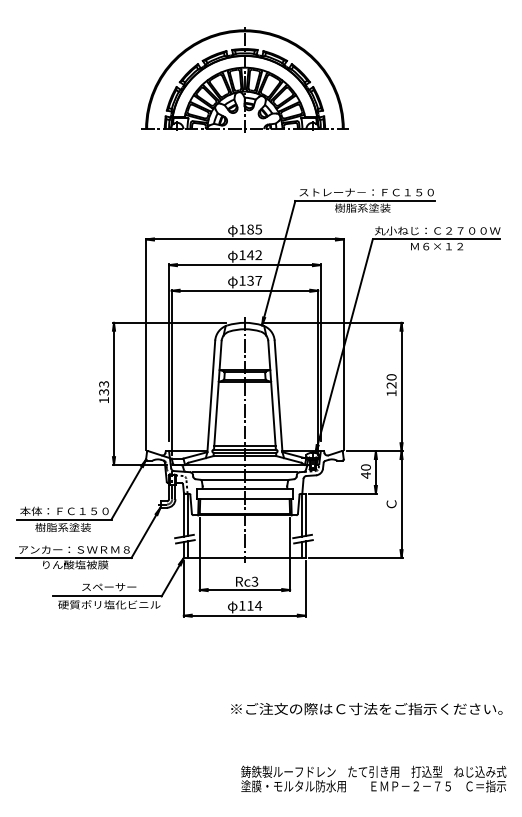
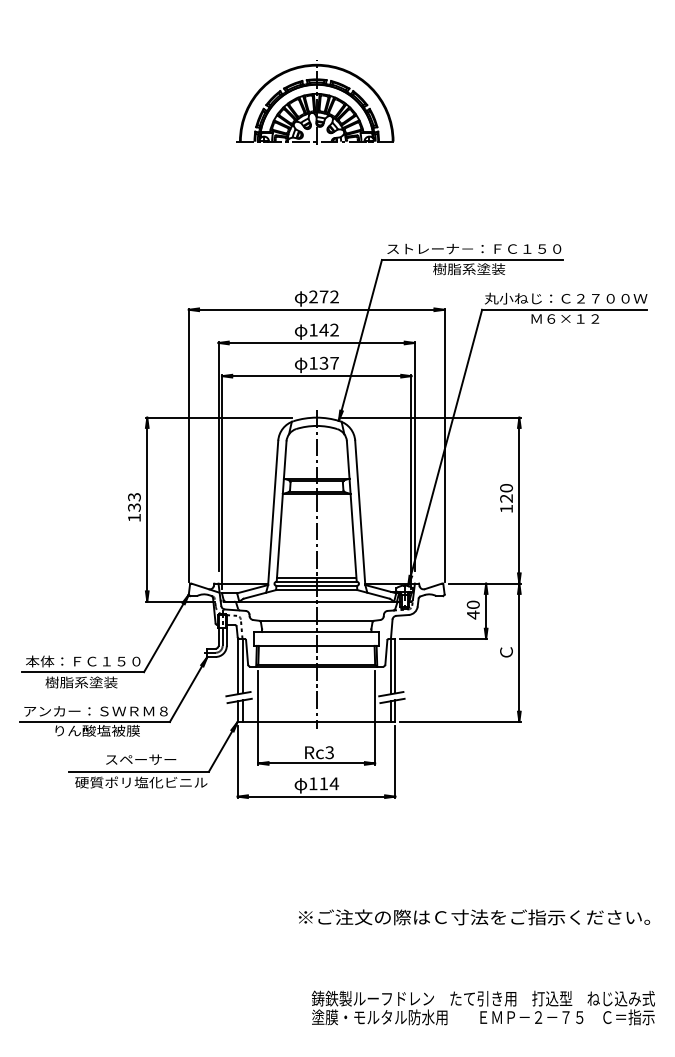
part: (244, 79) -> (316, 102), size x0.6
text: (250, 229) -> (323, 296), 185 -> 272
line: (244, 472) -> (316, 611), removed

